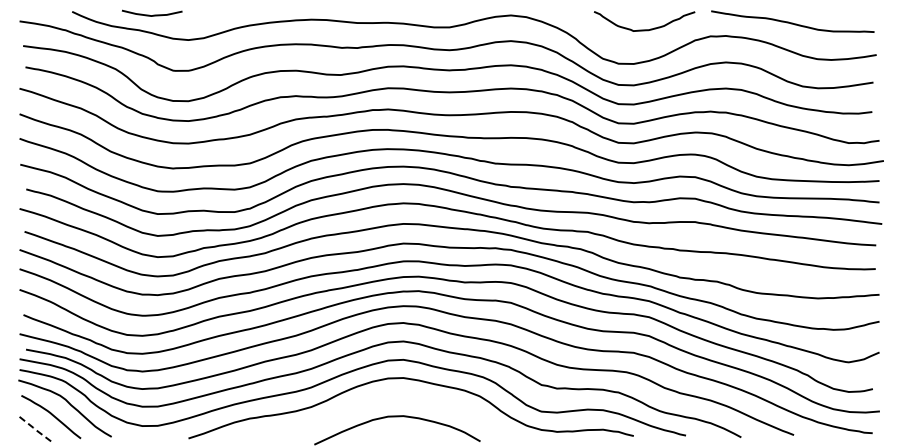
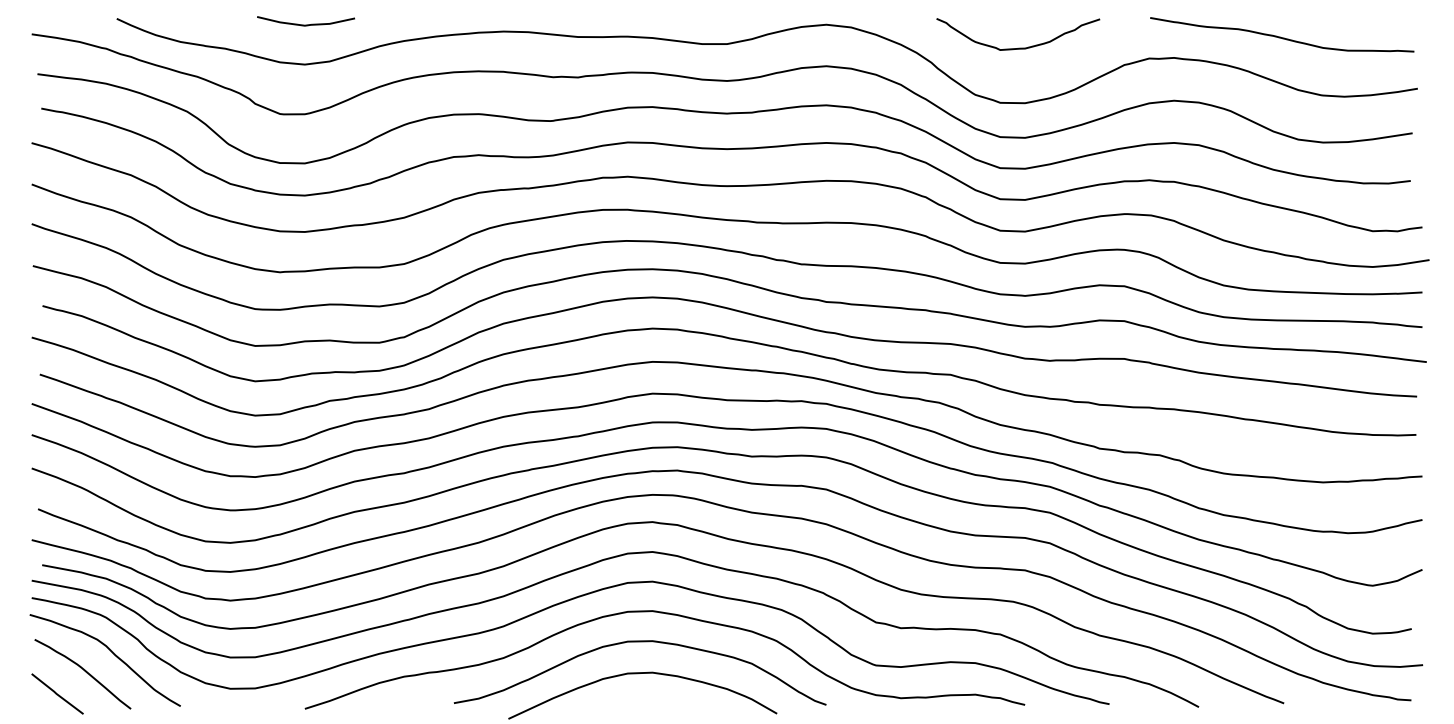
curve: (149, 14) -> (301, 23), moved
curve: (644, 29) -> (1018, 47), moved
curve: (395, 397) -> (639, 642), added
line: (34, 429) -> (55, 694), dashed -> solid

